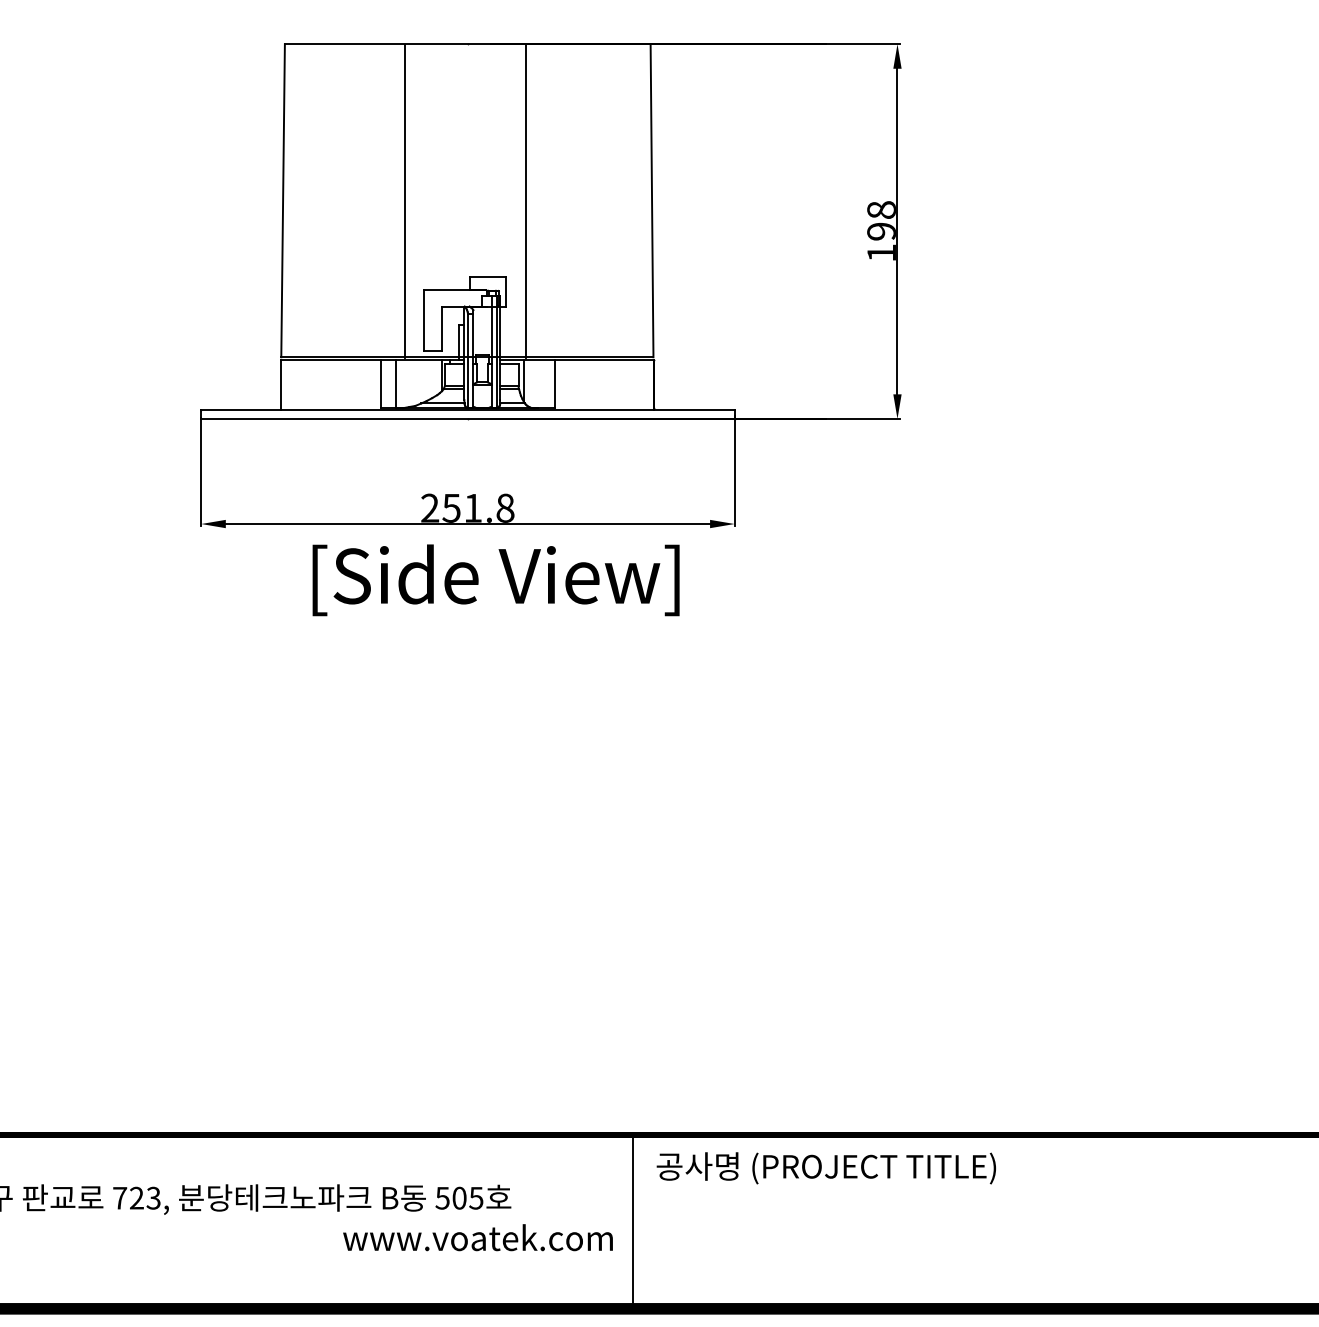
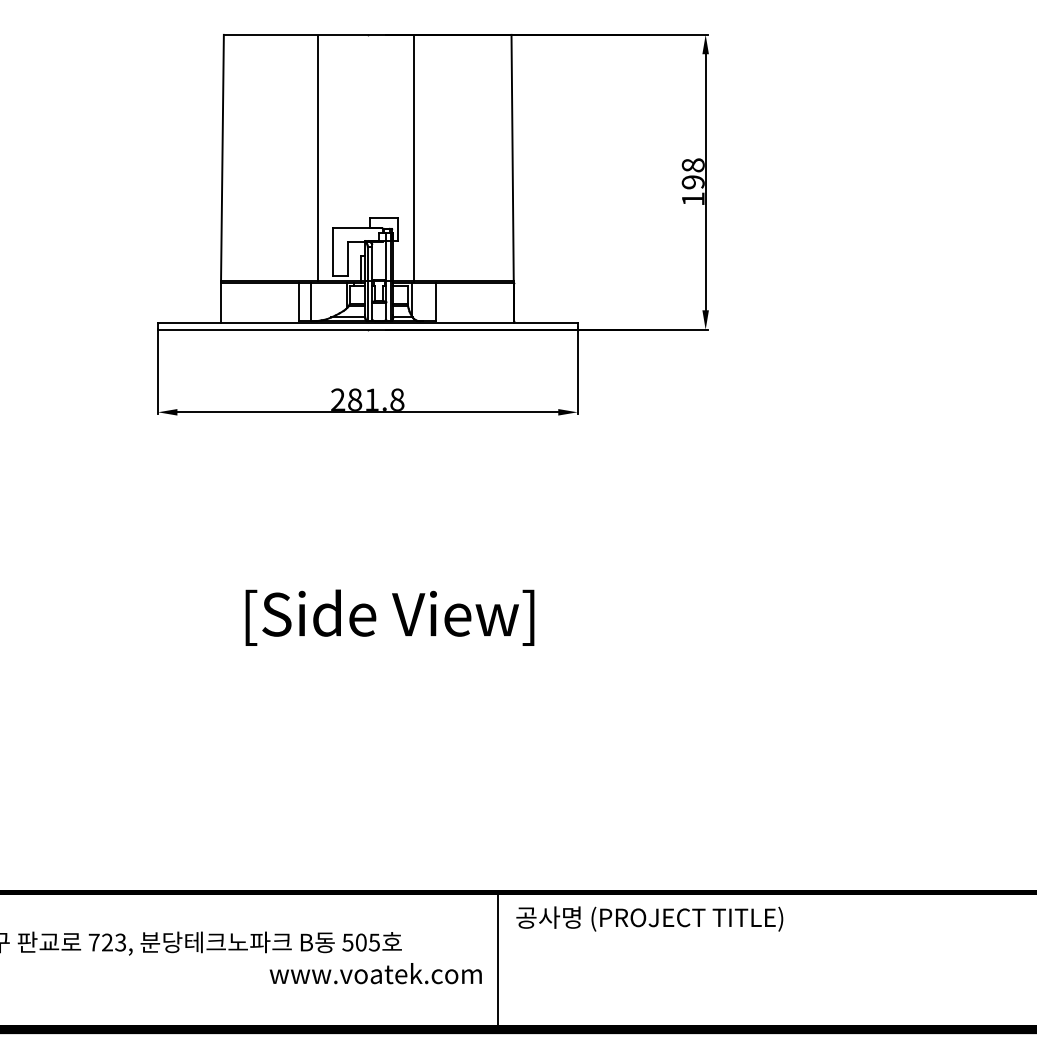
text: (451, 507) -> (354, 399), 251.8 -> 281.8
text: (495, 580) -> (389, 617), moved

